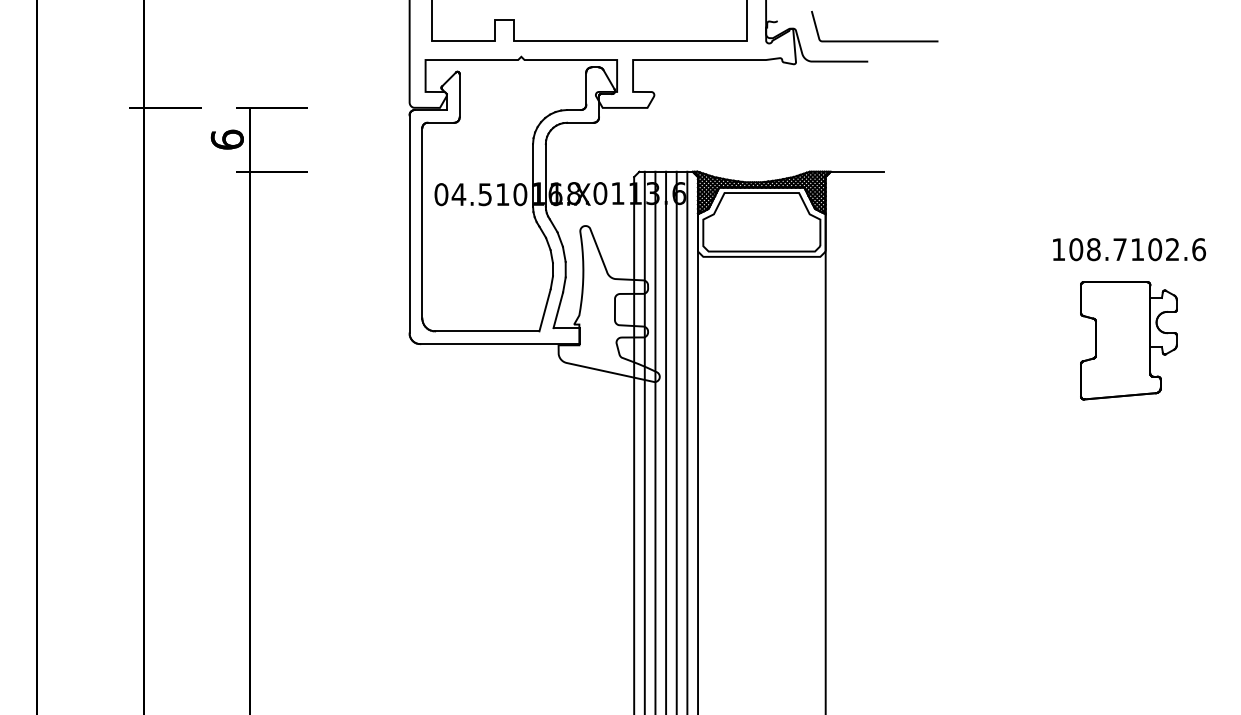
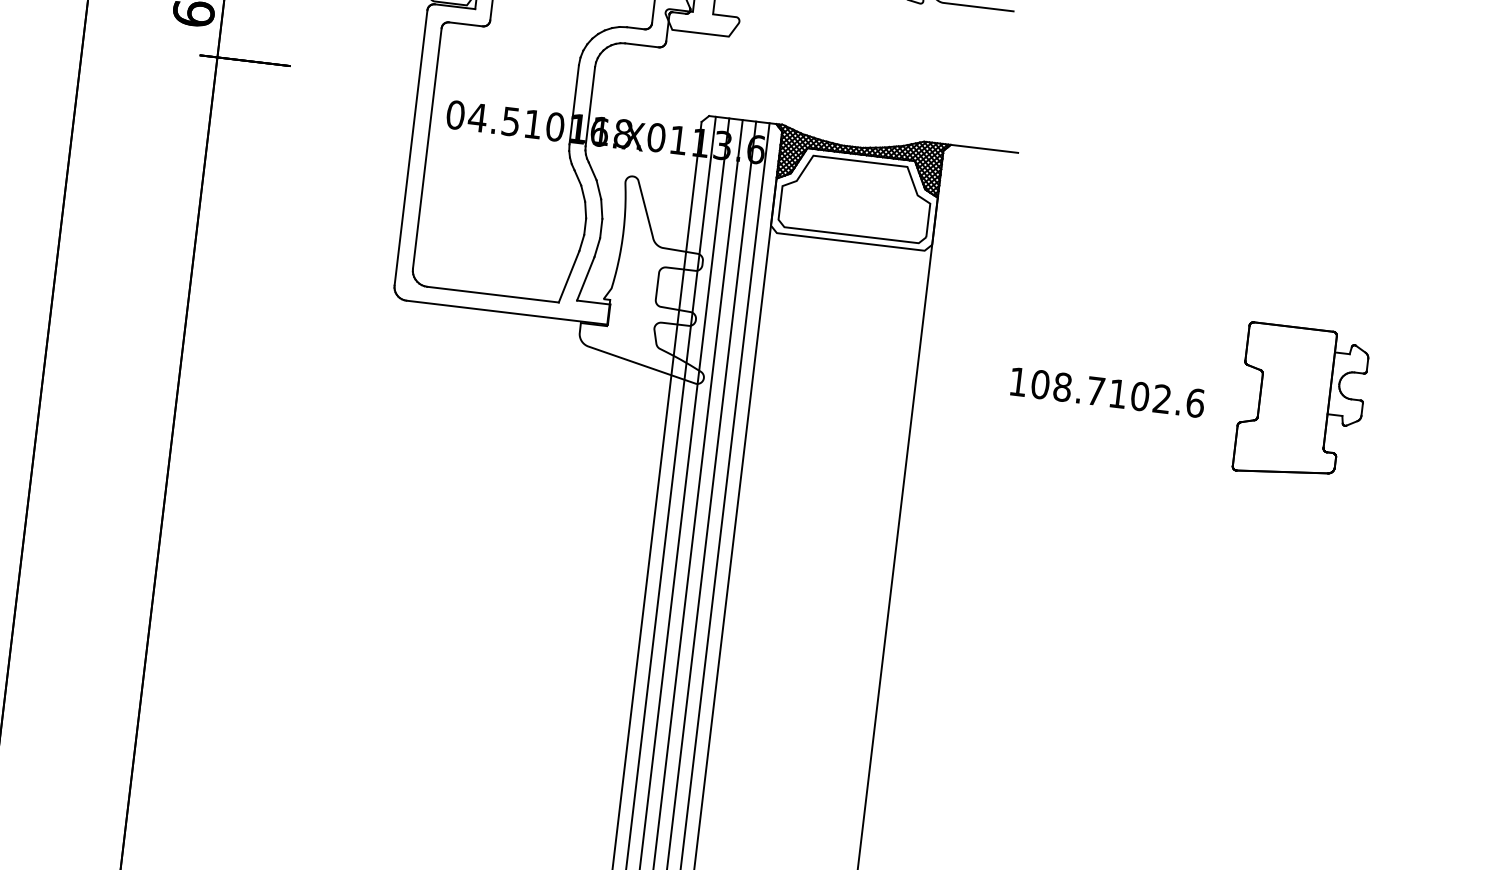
text: (1129, 249) -> (1107, 392), moved

